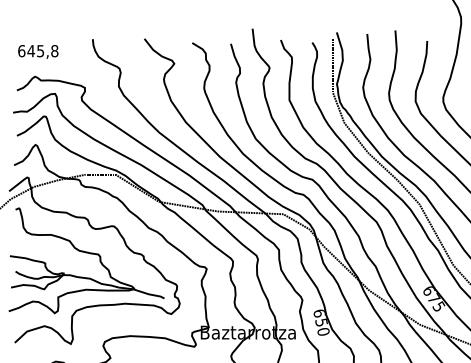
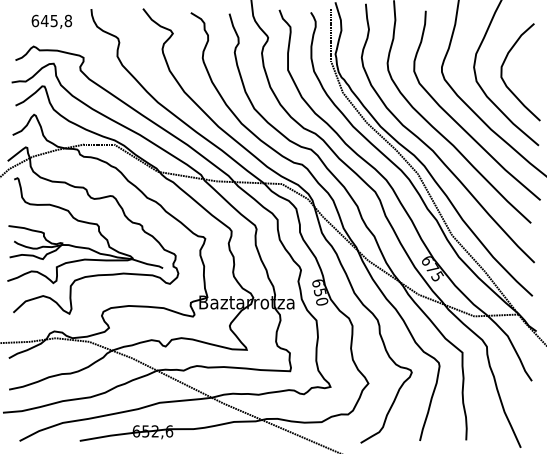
text: (37, 51) -> (51, 21), moved

